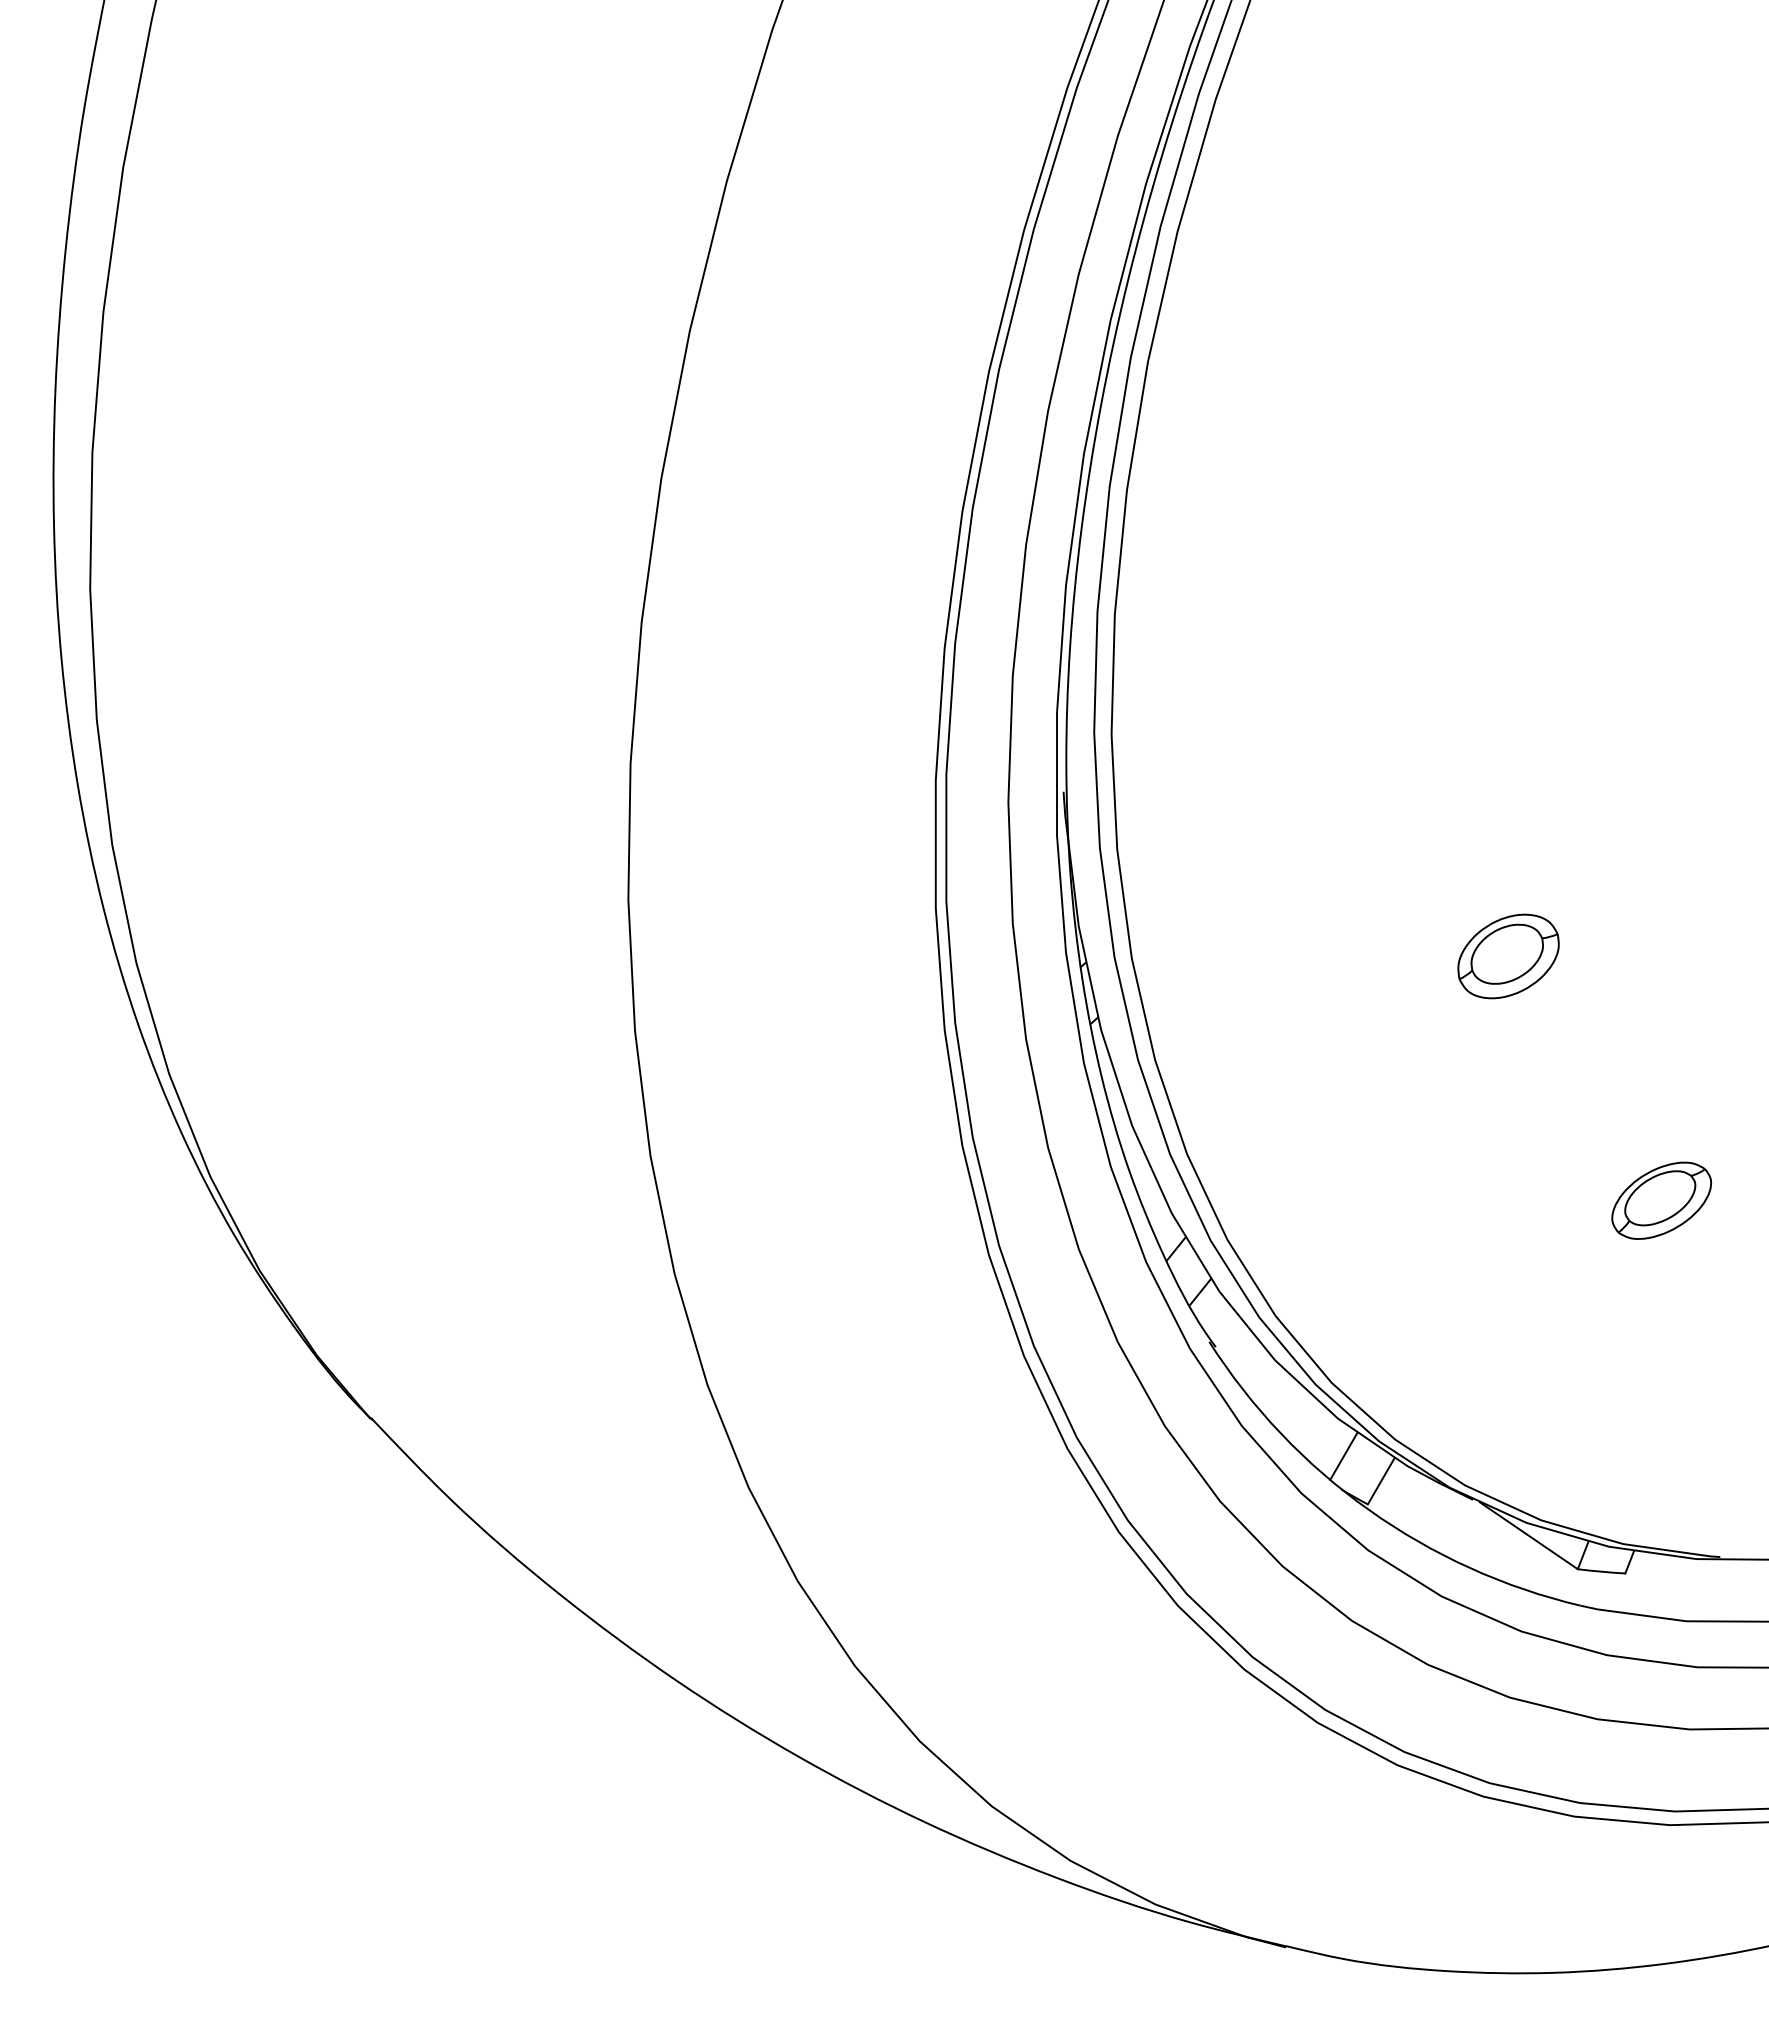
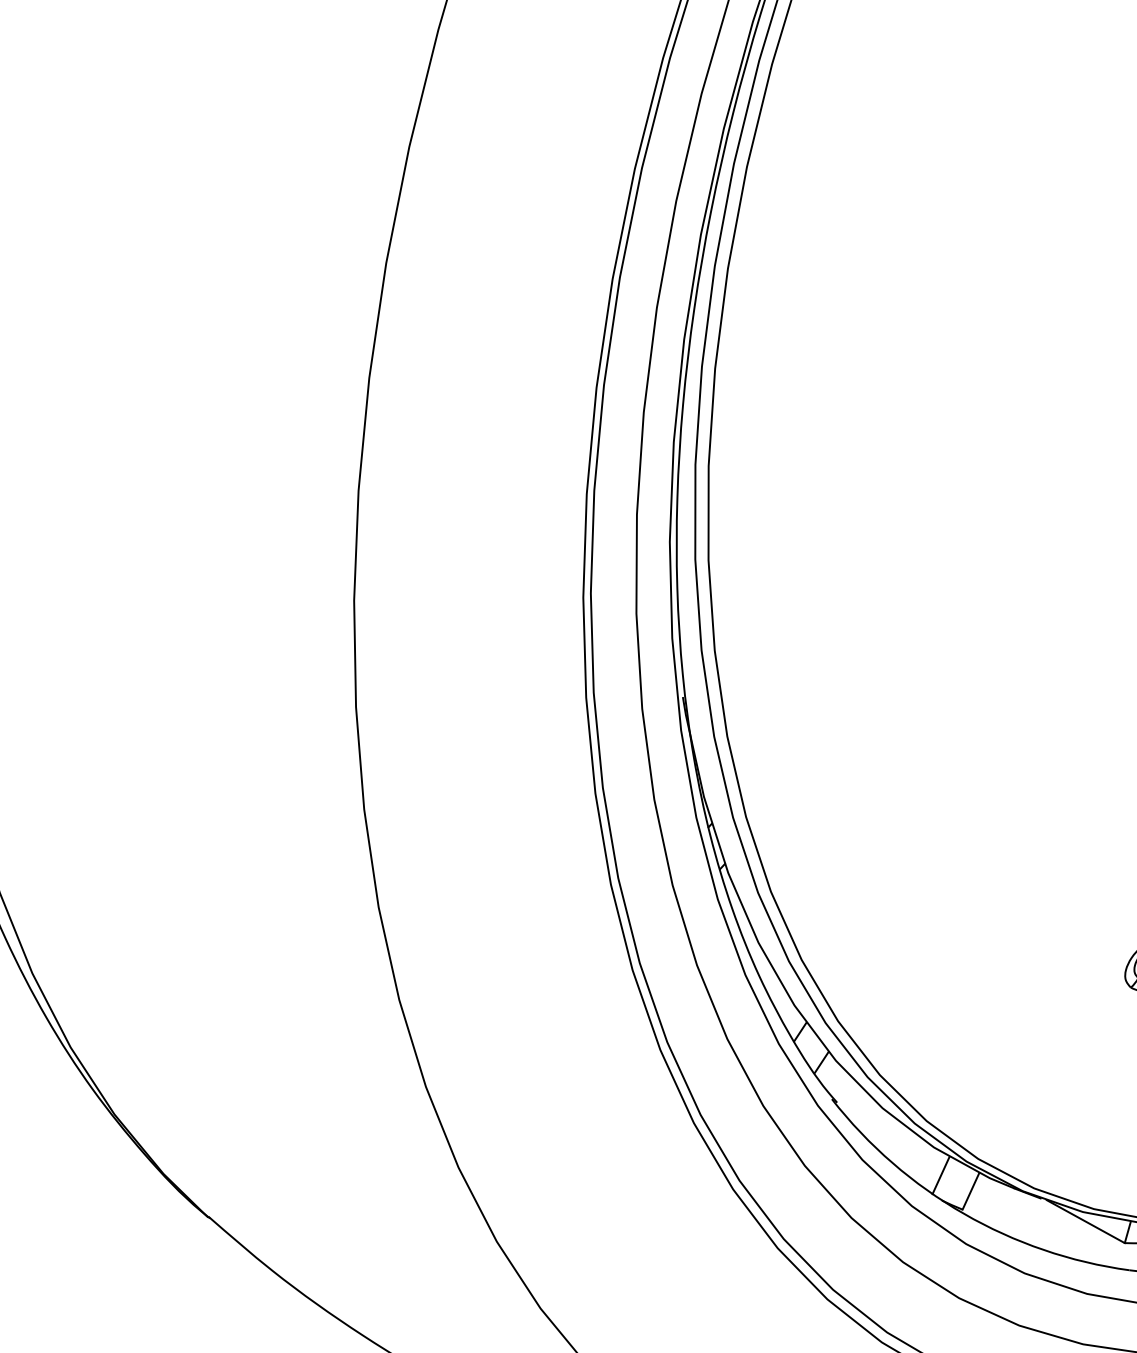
part: (1508, 956) -> (1028, 788), removed

